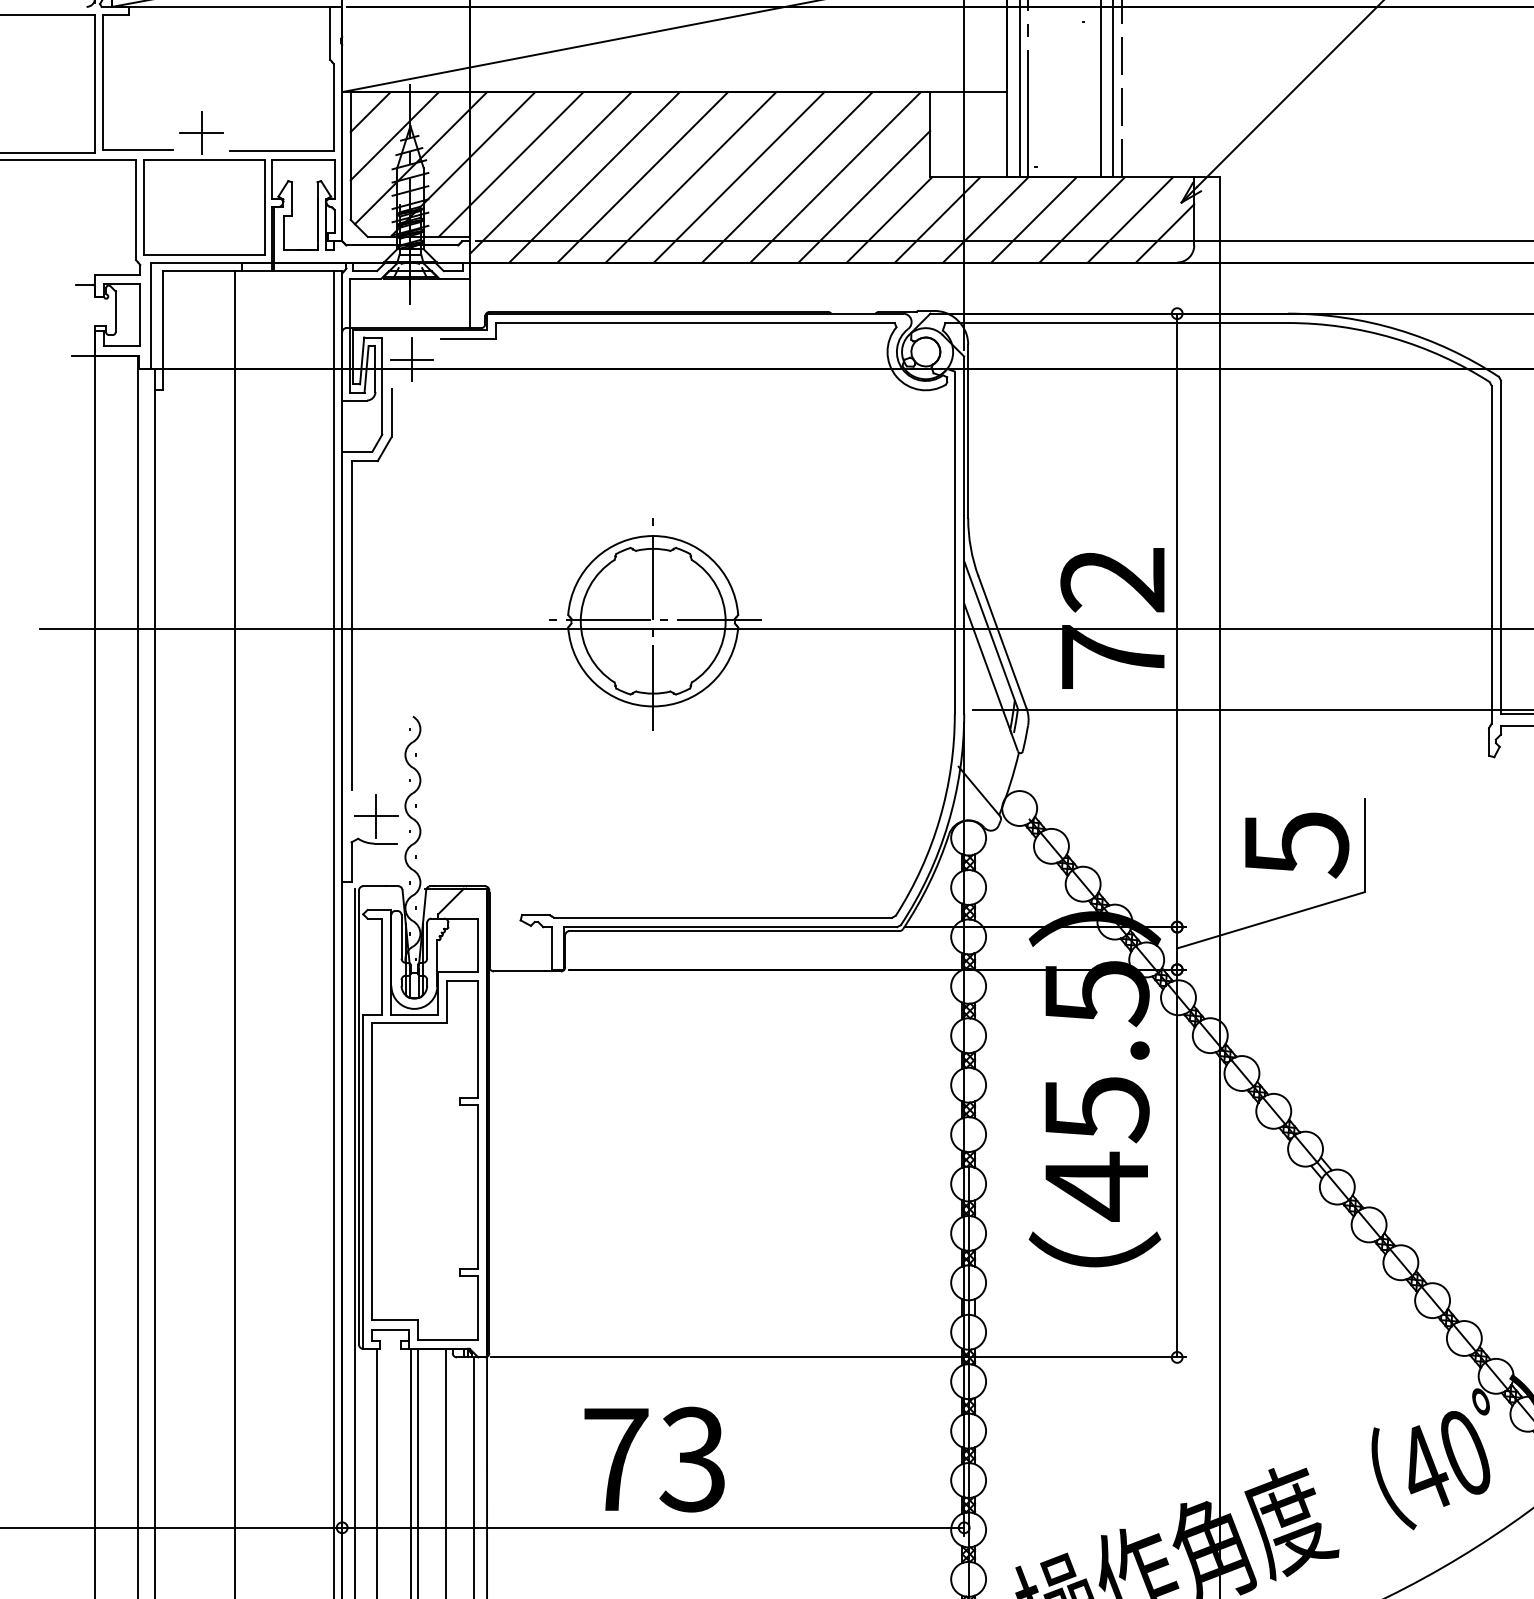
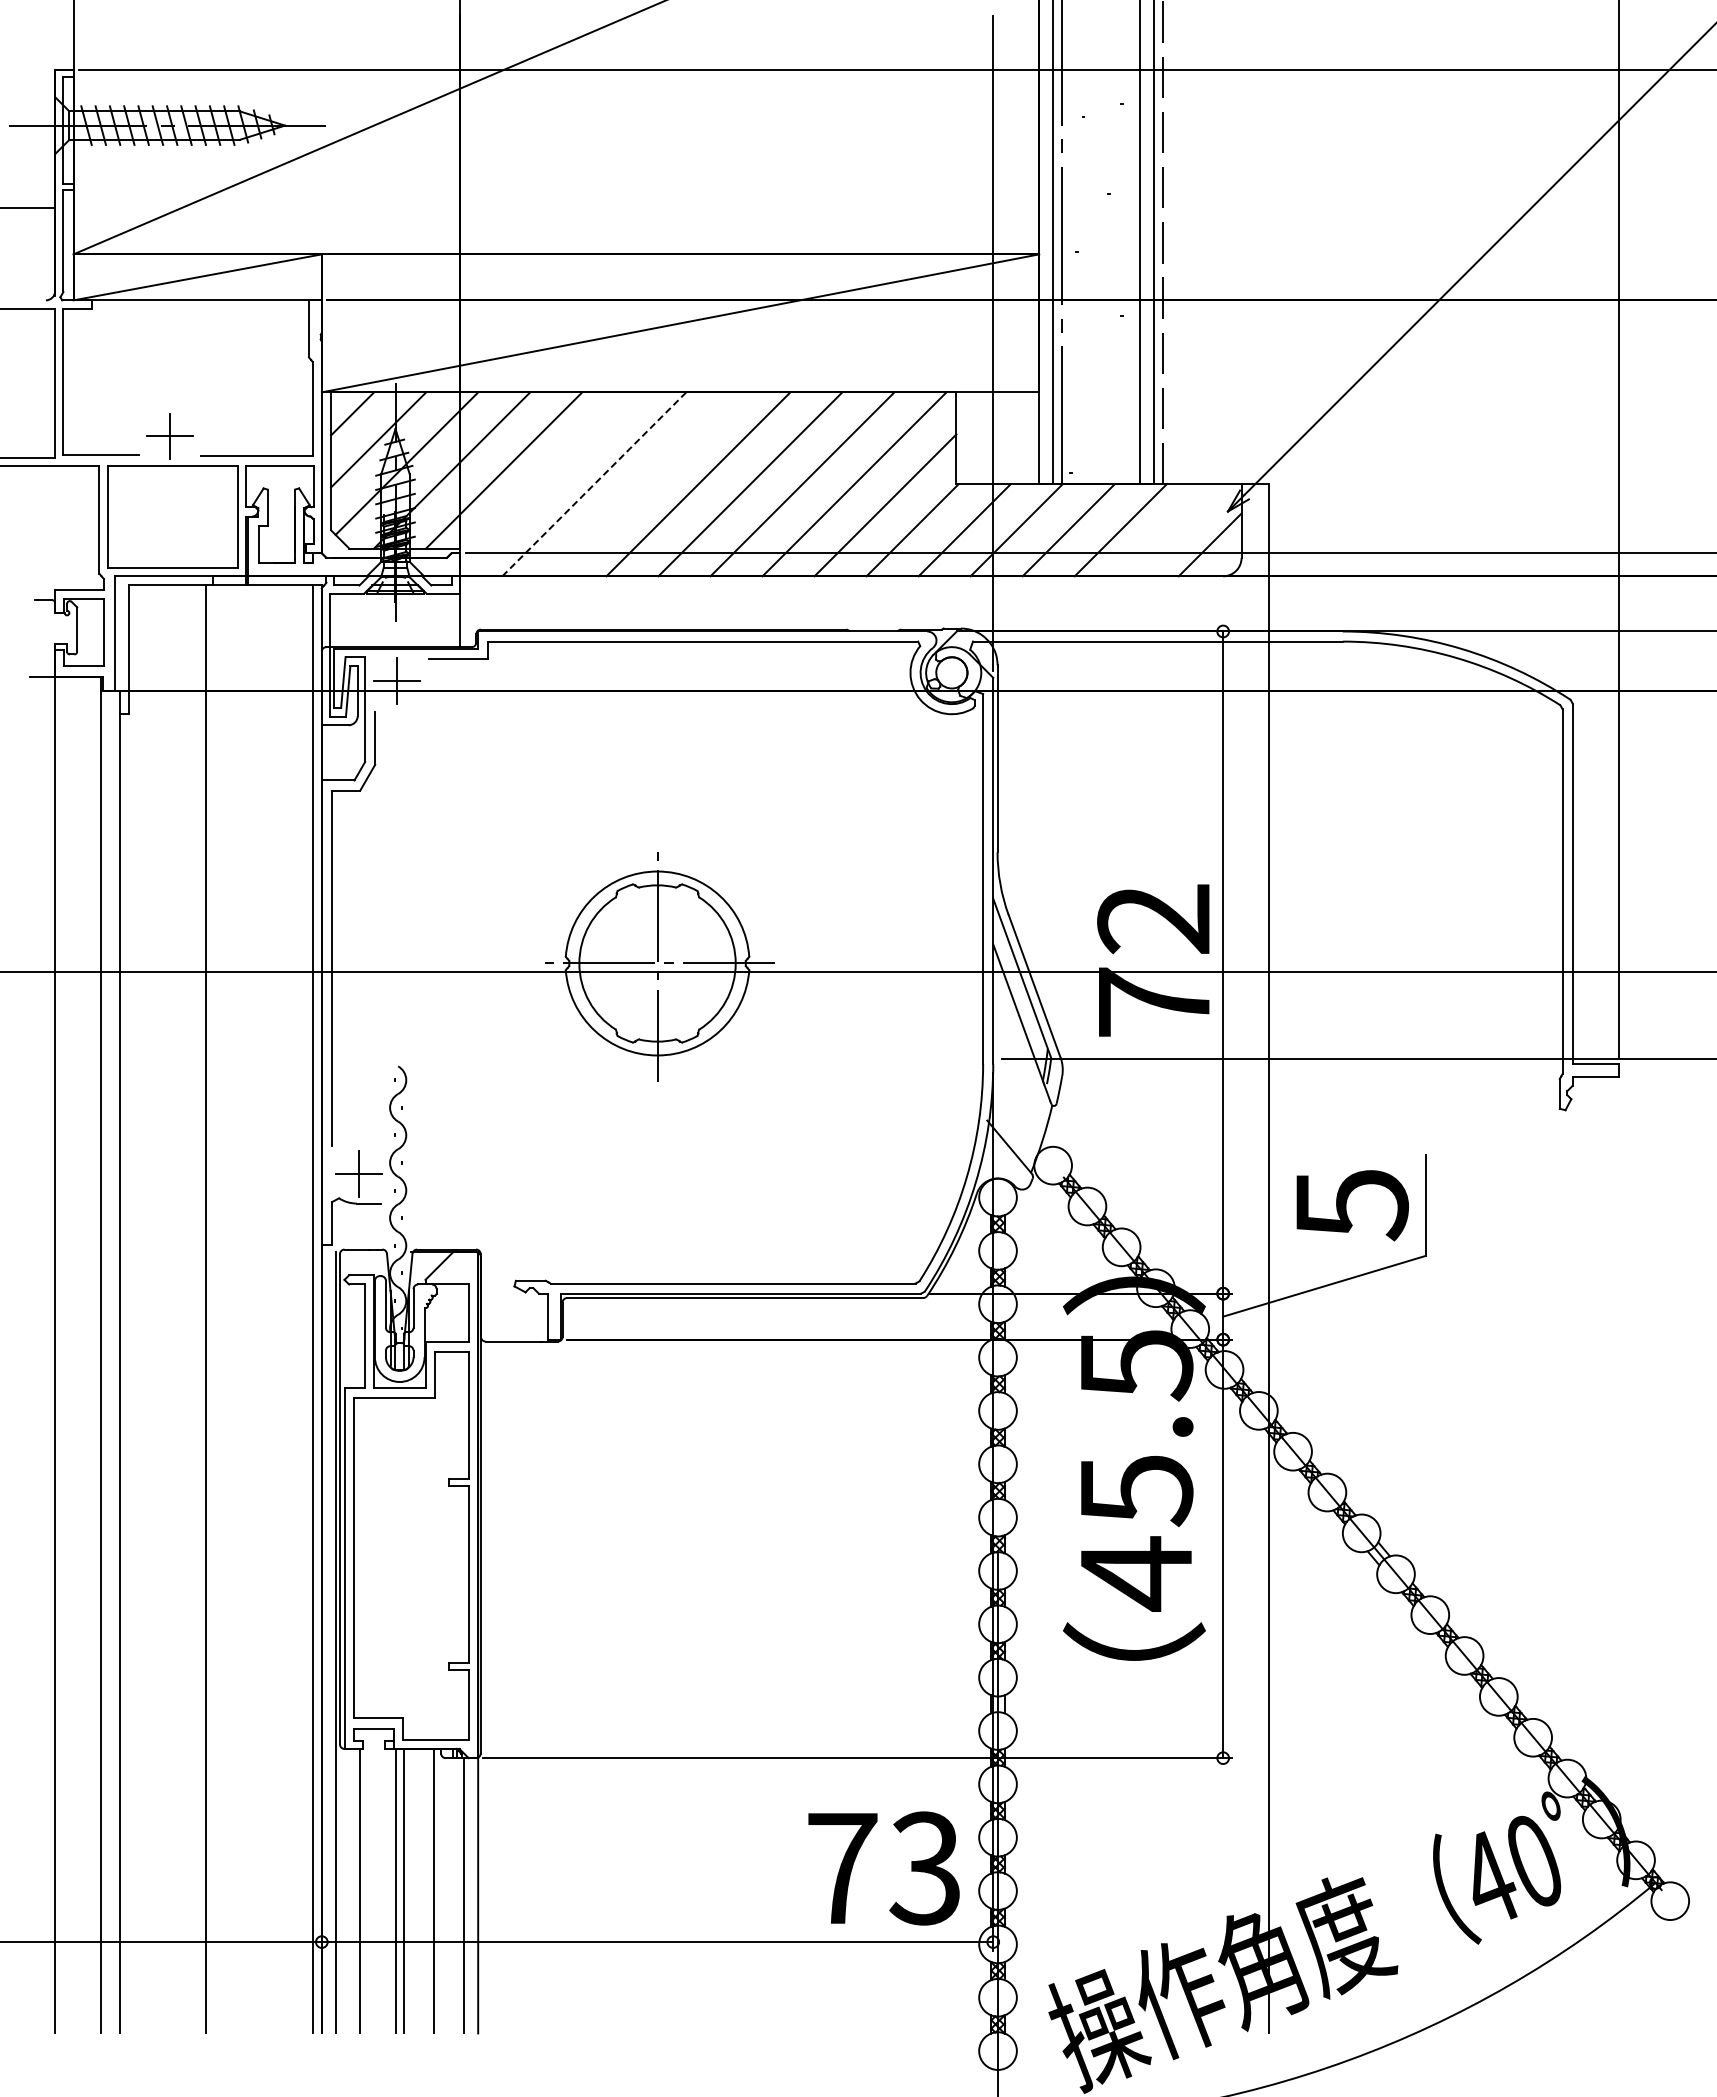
line: (550, 172) -> (546, 479), removed
line: (594, 176) -> (594, 483), solid -> dashed
line: (642, 177) -> (646, 484), removed
line: (1130, 220) -> (1172, 530), removed
text: (654, 1459) -> (883, 1868), moved

